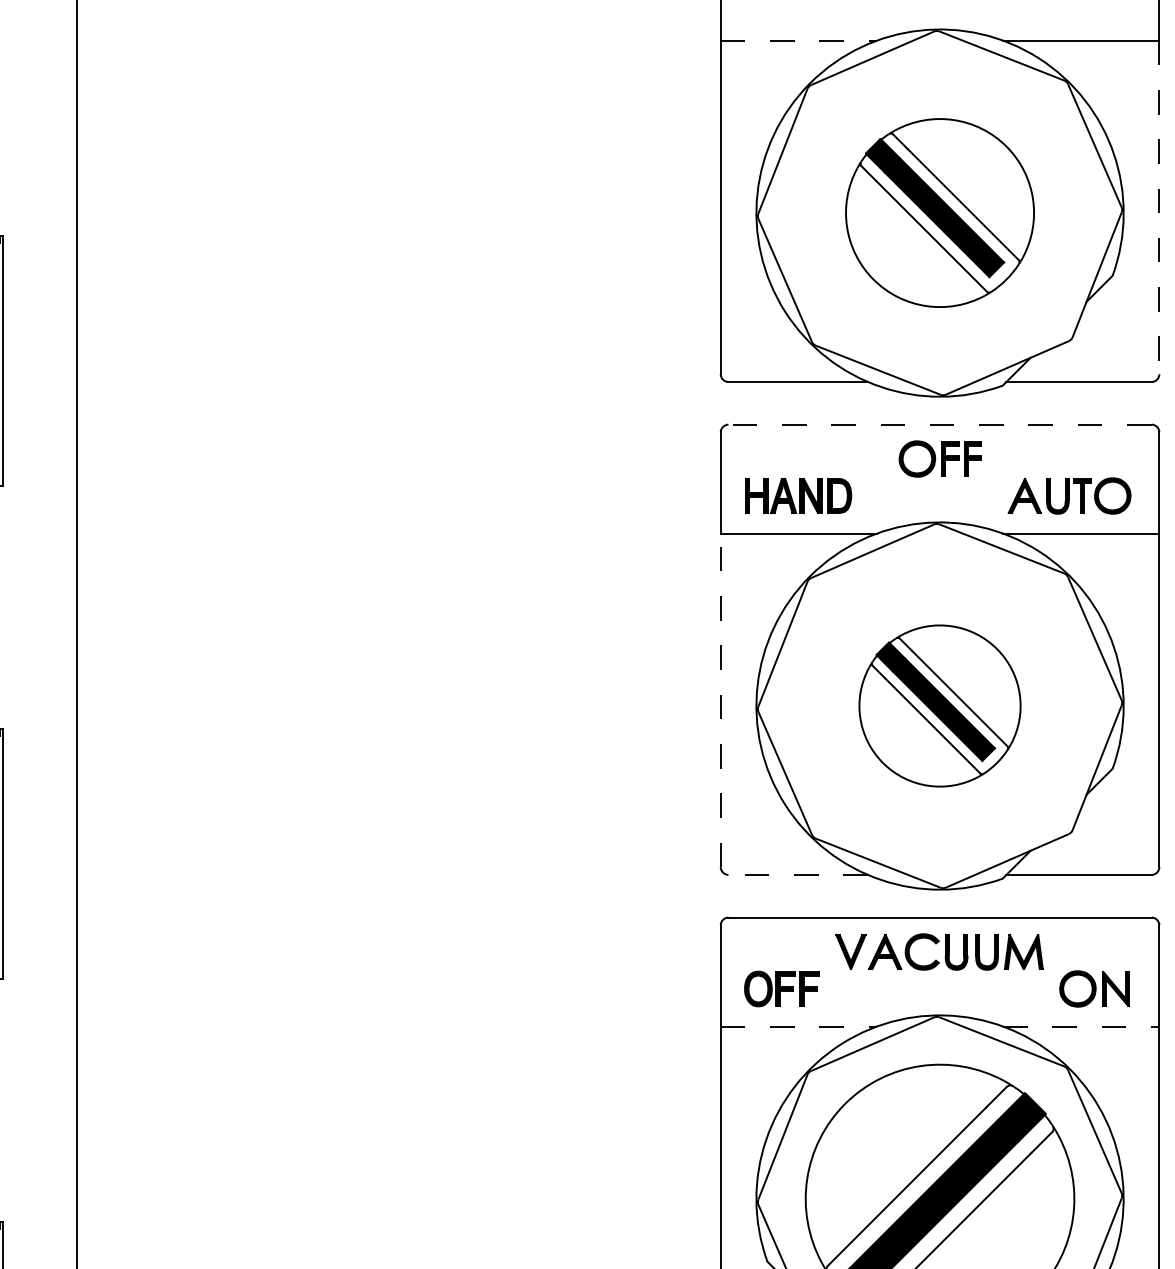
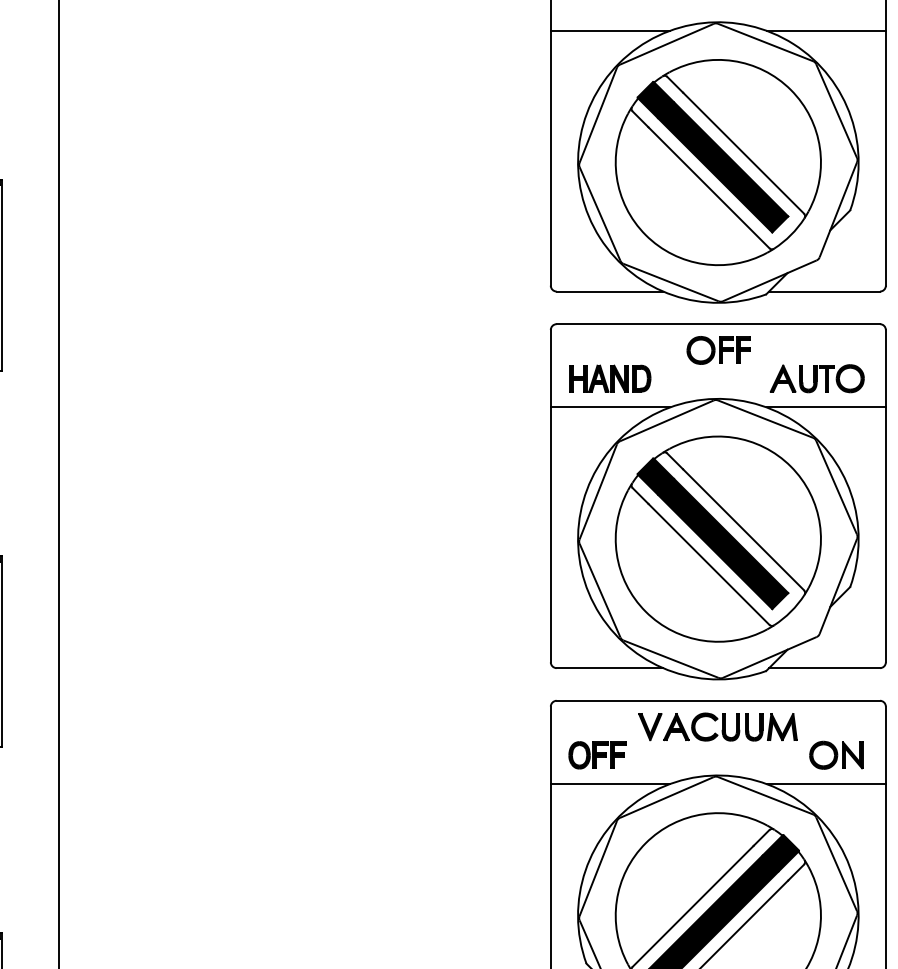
line: (799, 40) -> (610, 30), dashed -> solid
line: (1159, 207) -> (886, 158), dashed -> solid
part: (939, 212) -> (717, 162), size x1.43
line: (940, 424) -> (718, 324), dashed -> solid
line: (720, 700) -> (550, 534), dashed -> solid
part: (939, 705) -> (717, 538), size x1.67
line: (798, 874) -> (610, 667), dashed -> solid
line: (799, 1026) -> (610, 783), dashed -> solid
line: (1081, 1026) -> (826, 783), dashed -> solid

